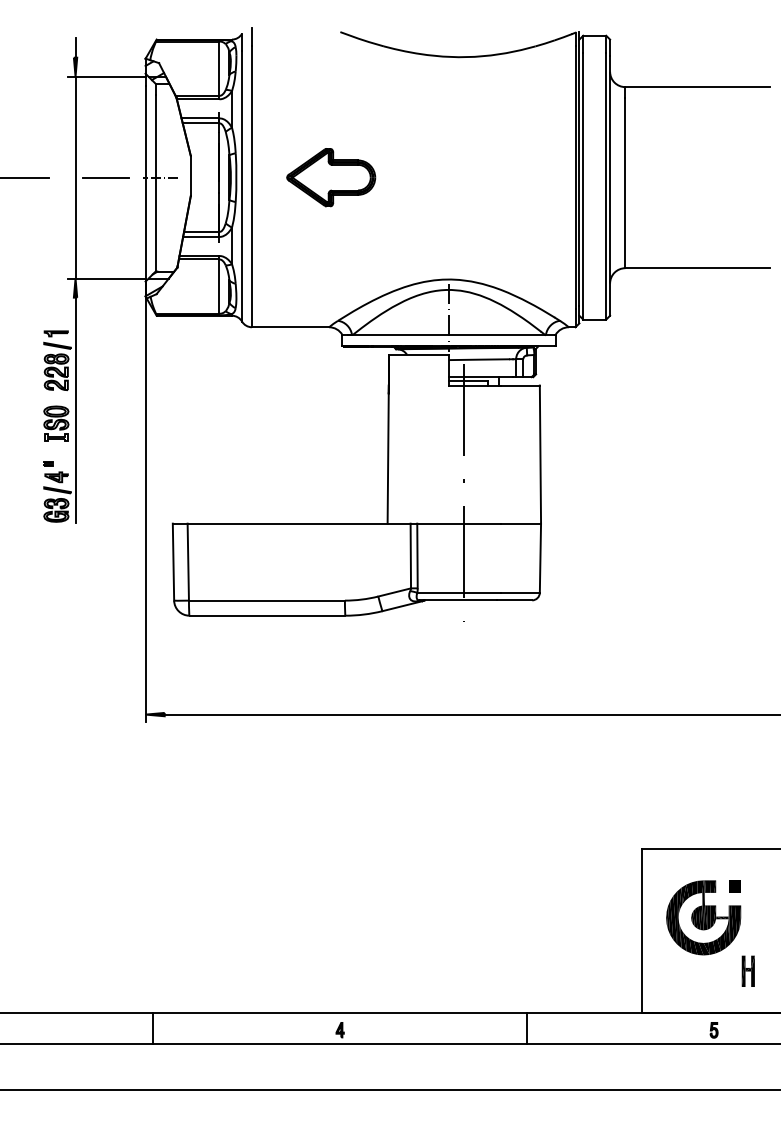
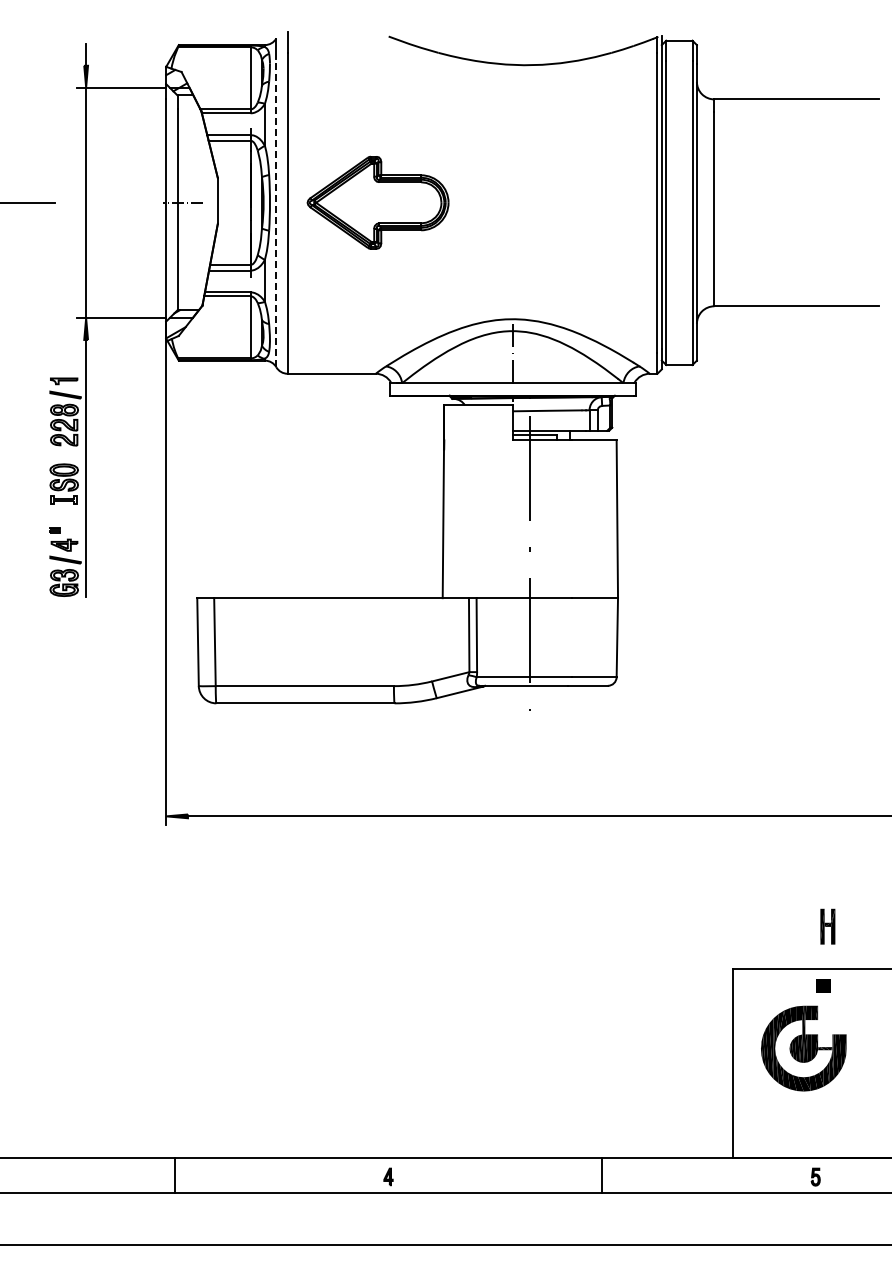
line: (106, 177) -> (121, 202), removed
part: (331, 177) -> (378, 202), size x1.4
line: (242, 186) -> (276, 212), solid -> dashed
part: (734, 886) -> (823, 985), moved
part: (748, 971) -> (827, 926), moved

